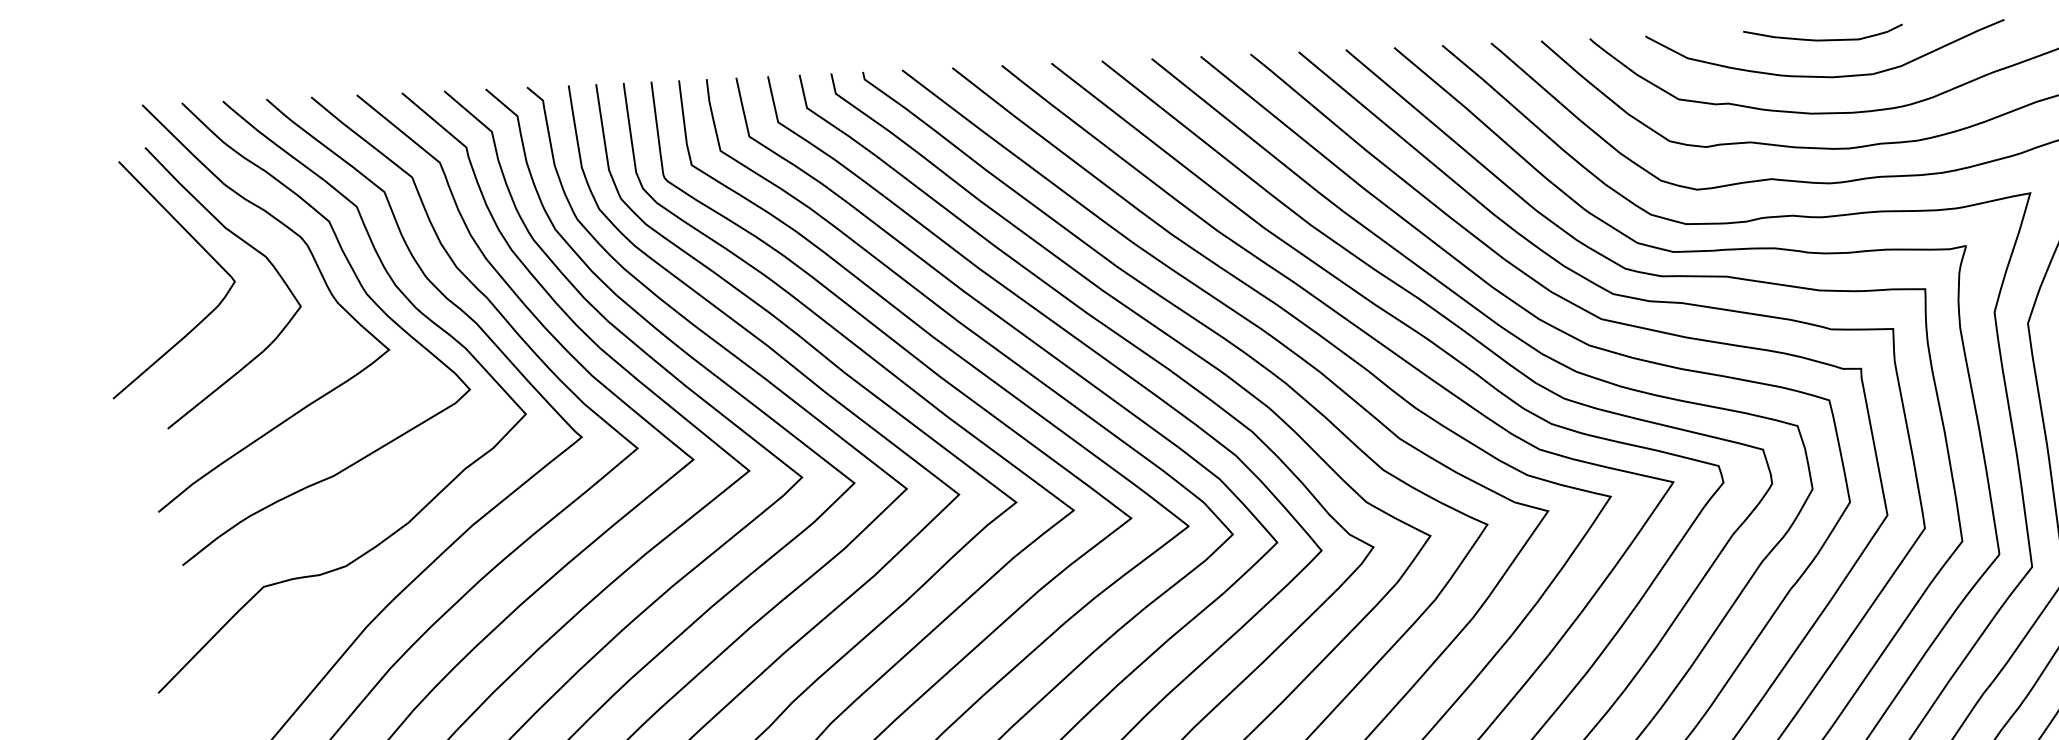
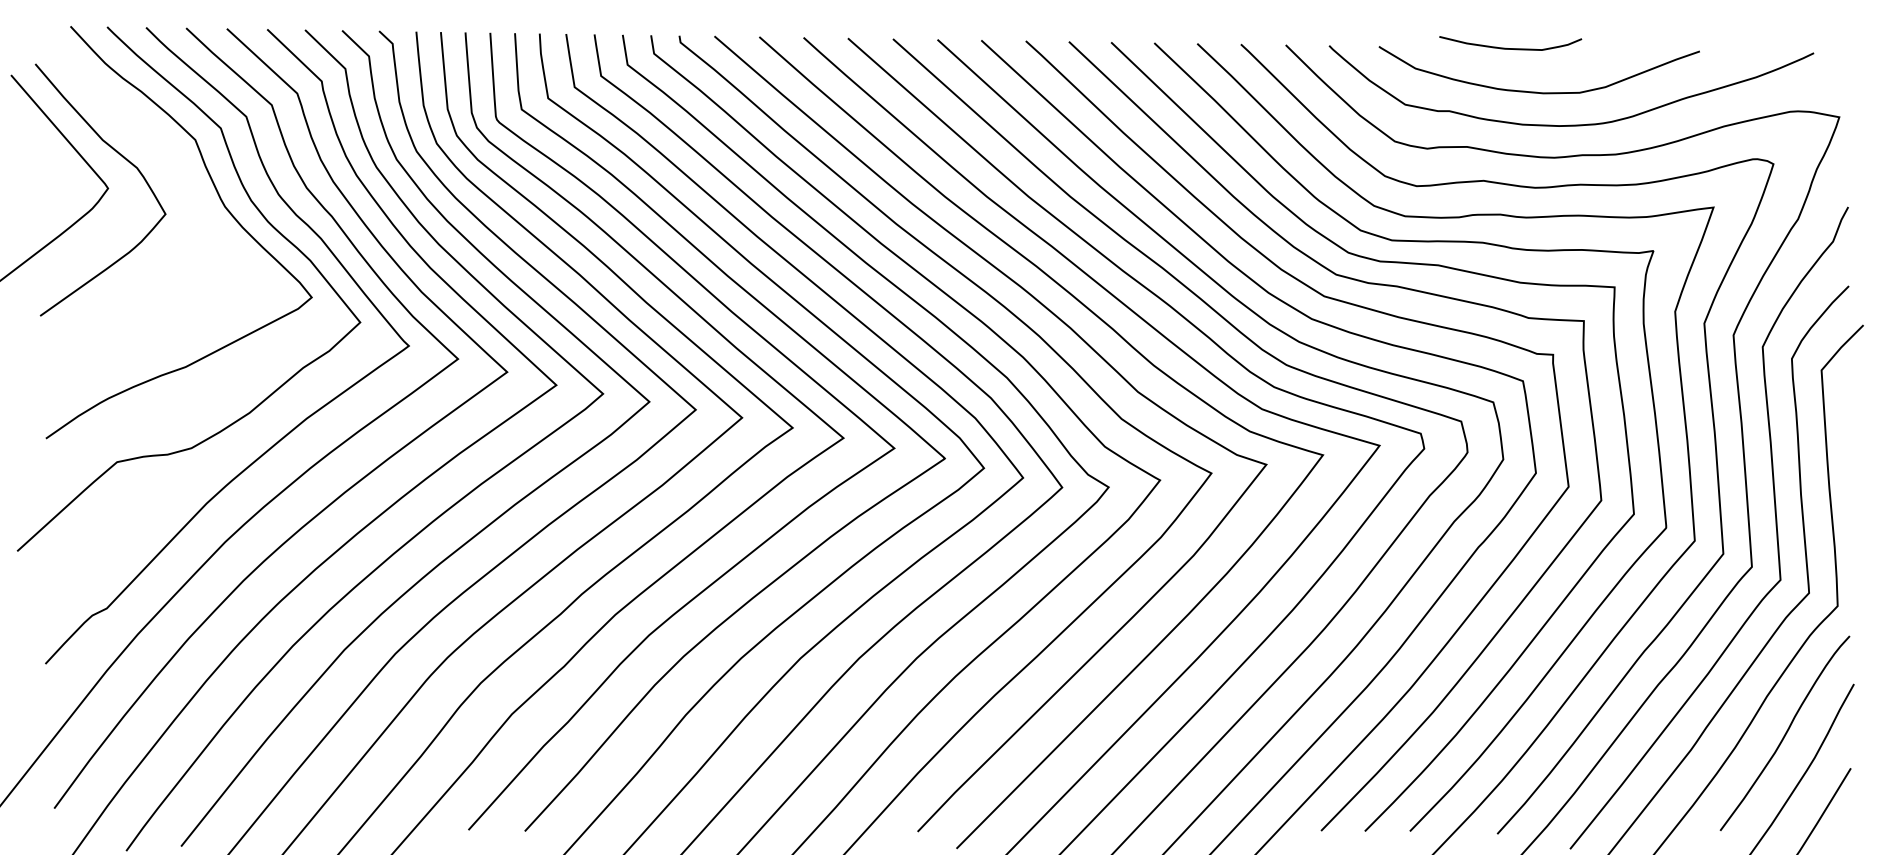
curve: (1823, 39) -> (1510, 48), moved
curve: (320, 274) -> (184, 186), removed

